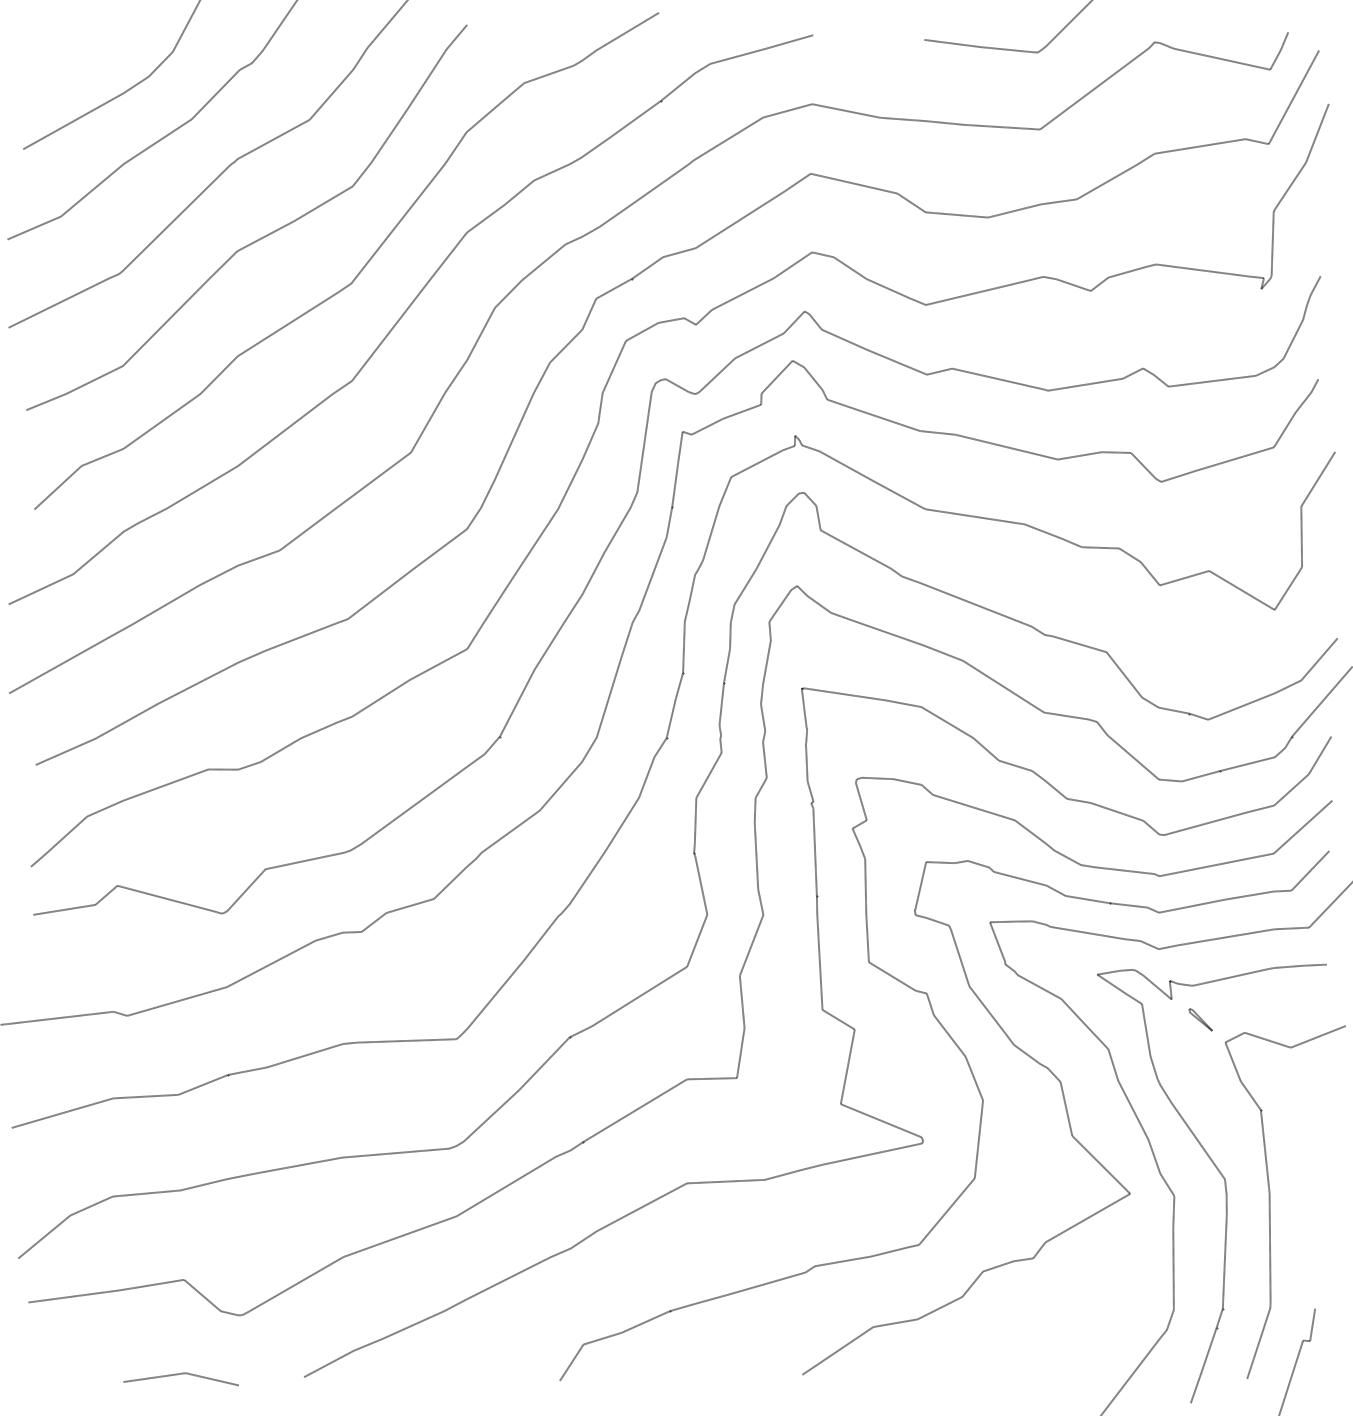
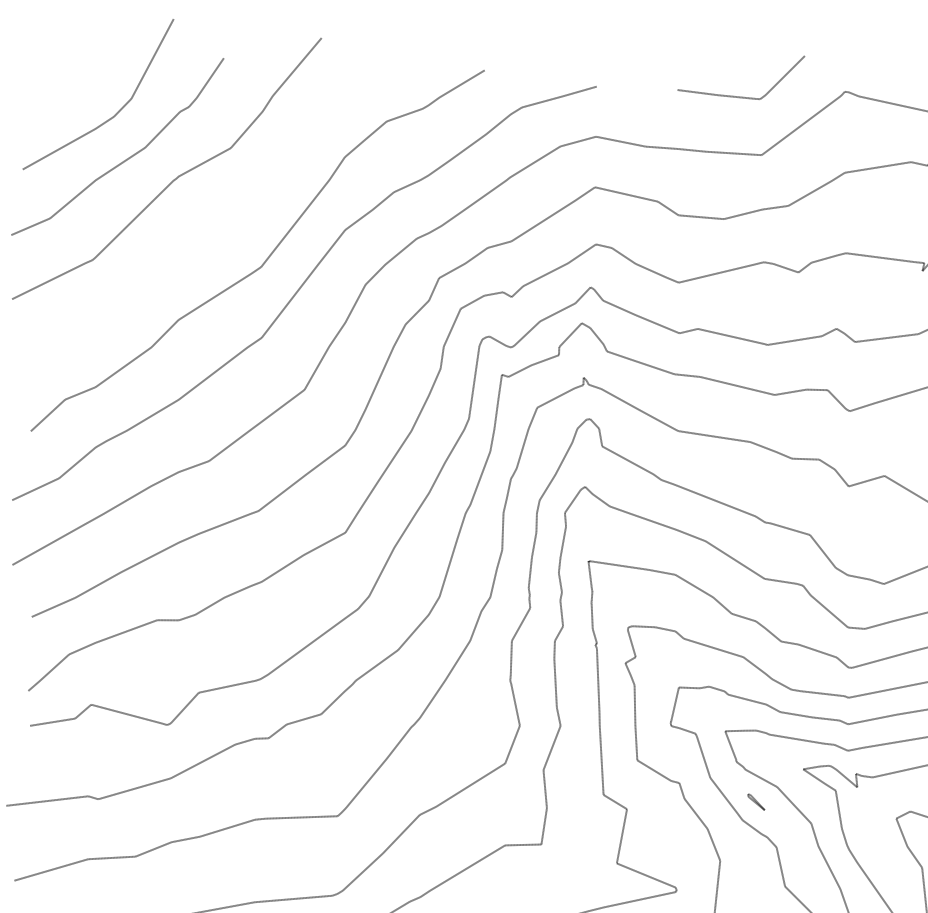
curve: (257, 239) -> (192, 235), removed
part: (1200, 1019) -> (756, 801), moved

